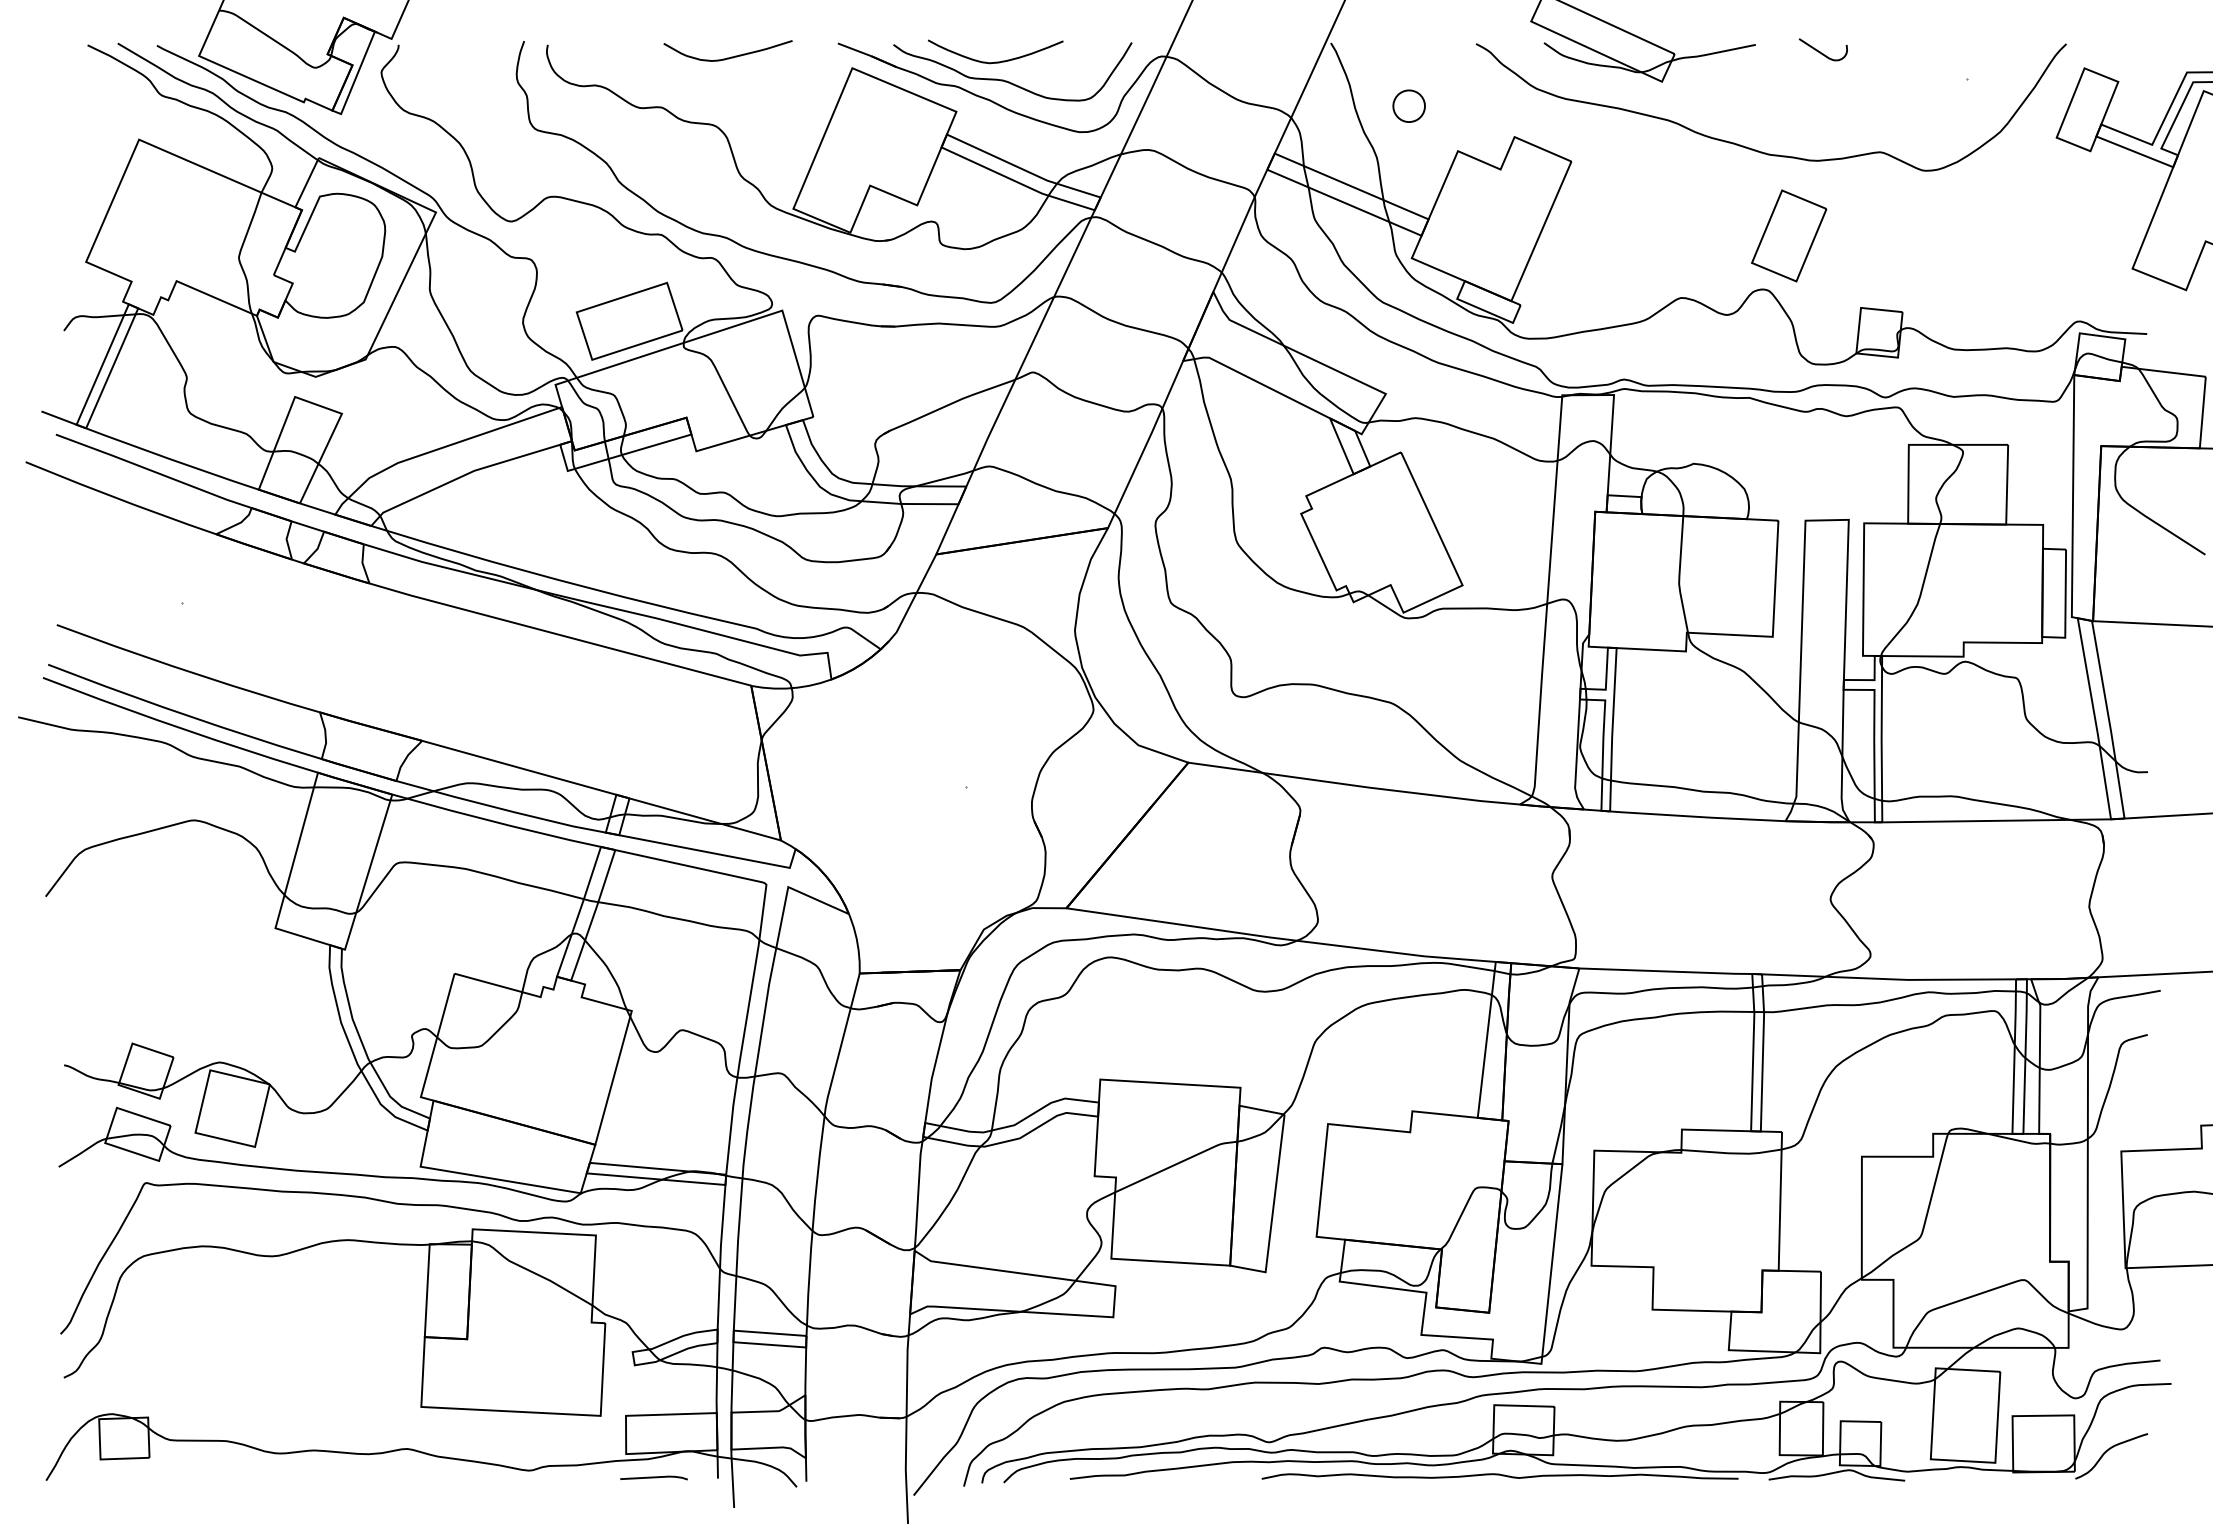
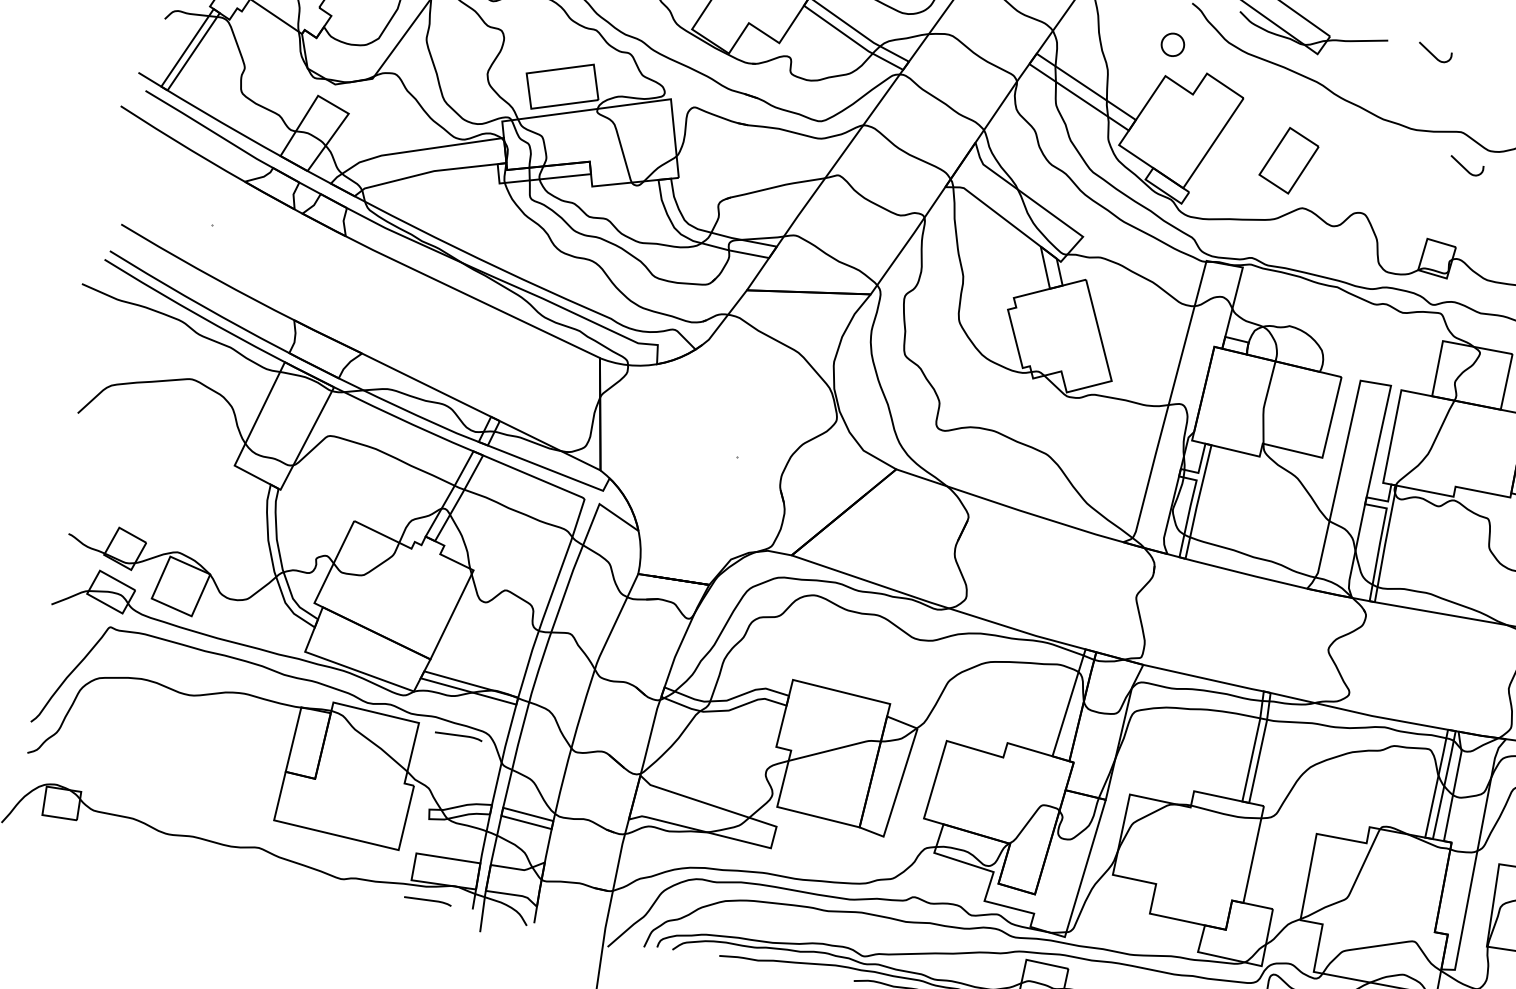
part: (1408, 105) -> (1172, 44), moved
curve: (1893, 199) -> (1464, 167), added
part: (1789, 235) -> (1289, 160), moved
line: (653, 1242) -> (458, 735), added

